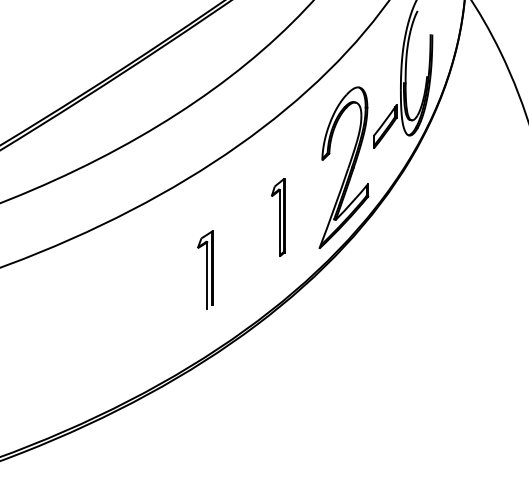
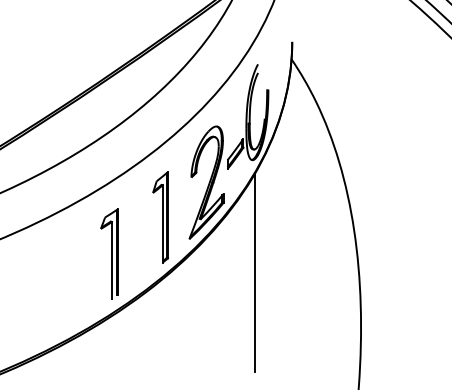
part: (278, 217) -> (160, 217), size x1.67
part: (205, 269) -> (109, 253), size x1.67
line: (412, 297) -> (254, 273), added

